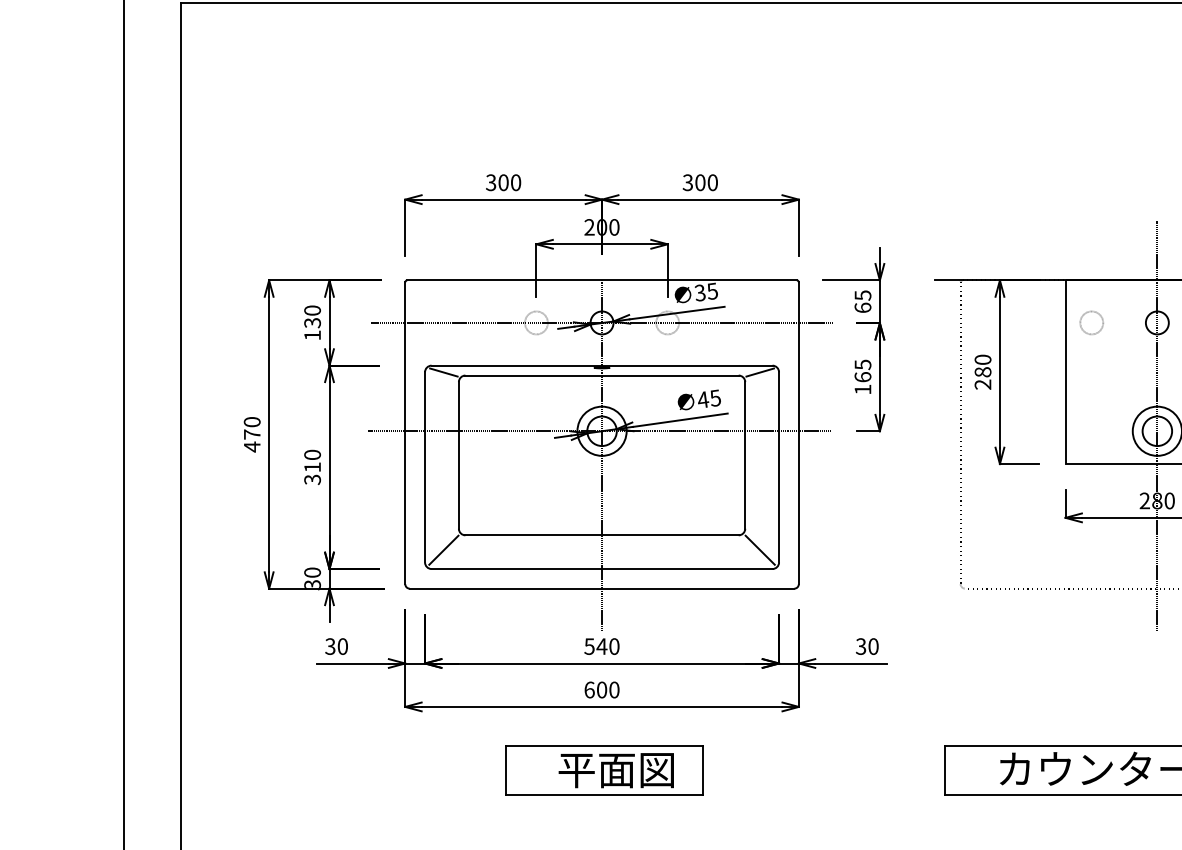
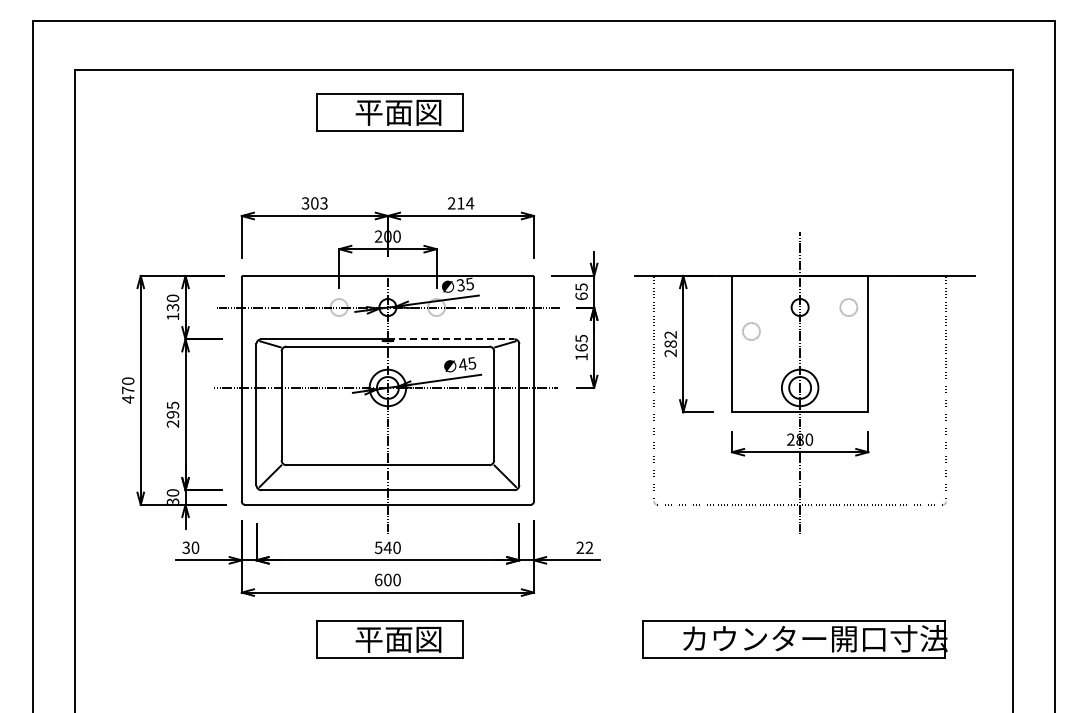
part: (604, 60) -> (389, 112), added
text: (515, 182) -> (323, 203), 300 -> 303
text: (701, 182) -> (461, 203), 300 -> 214
circle: (1091, 322) -> (751, 331), moved
text: (982, 359) -> (670, 334), 280 -> 282
line: (687, 366) -> (451, 339), solid -> dashed
text: (311, 467) -> (172, 414), 310 -> 295
text: (866, 646) -> (584, 547), 30 -> 22

